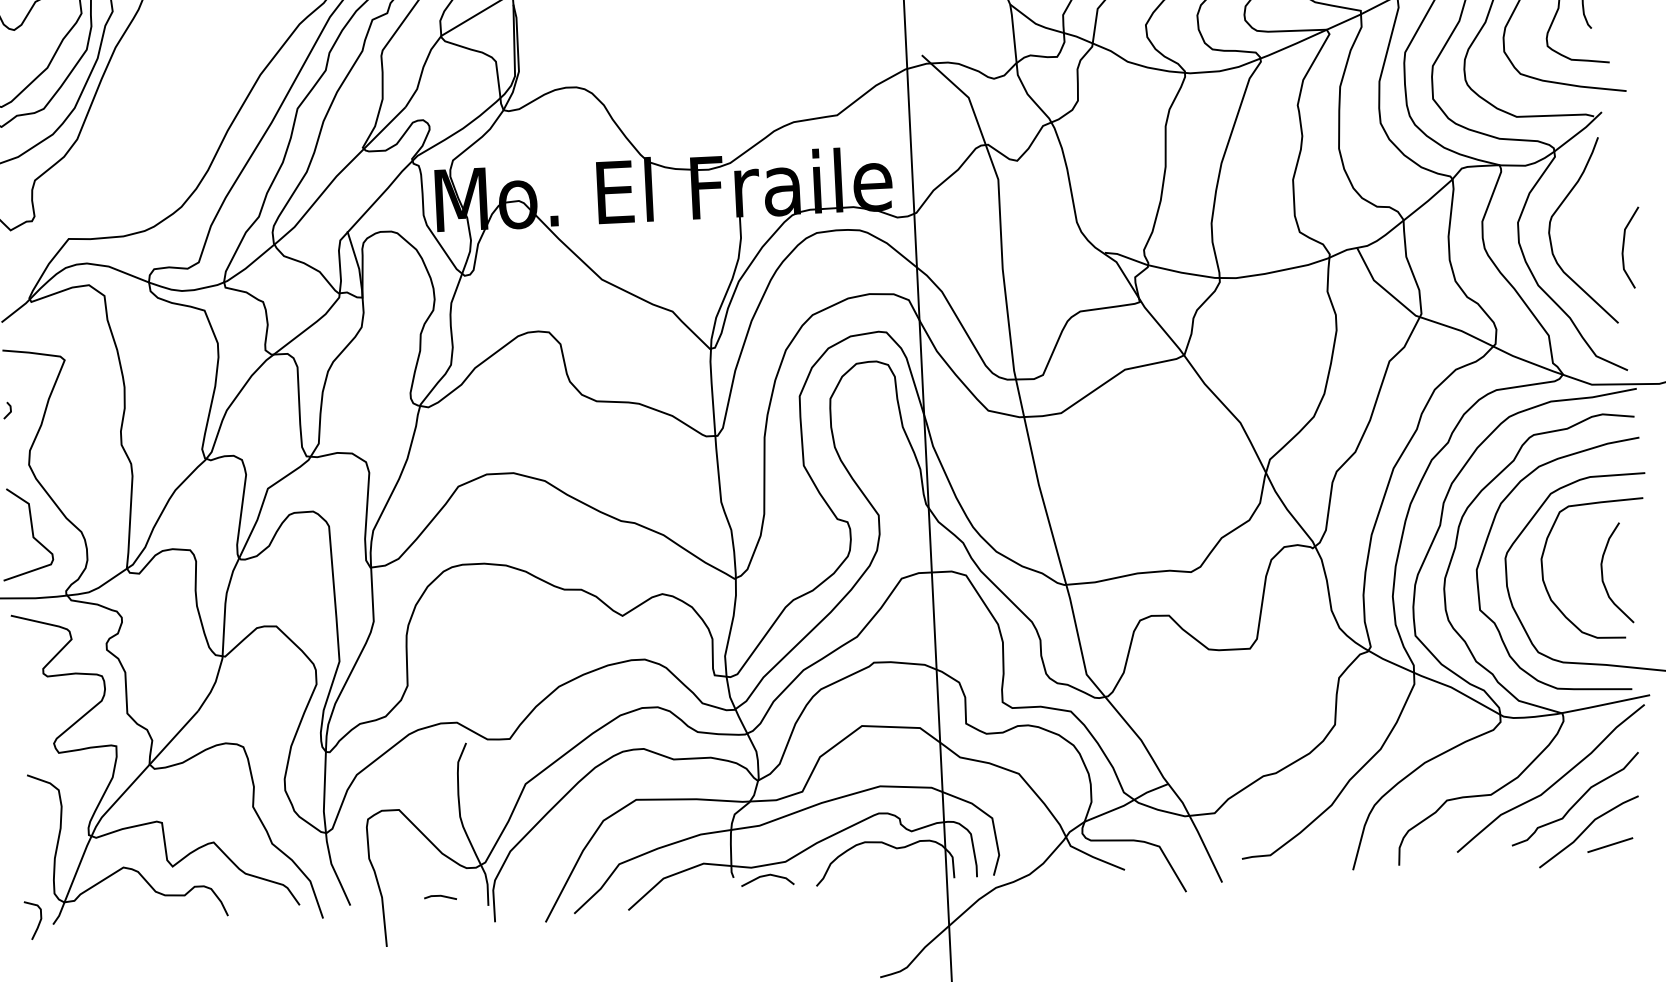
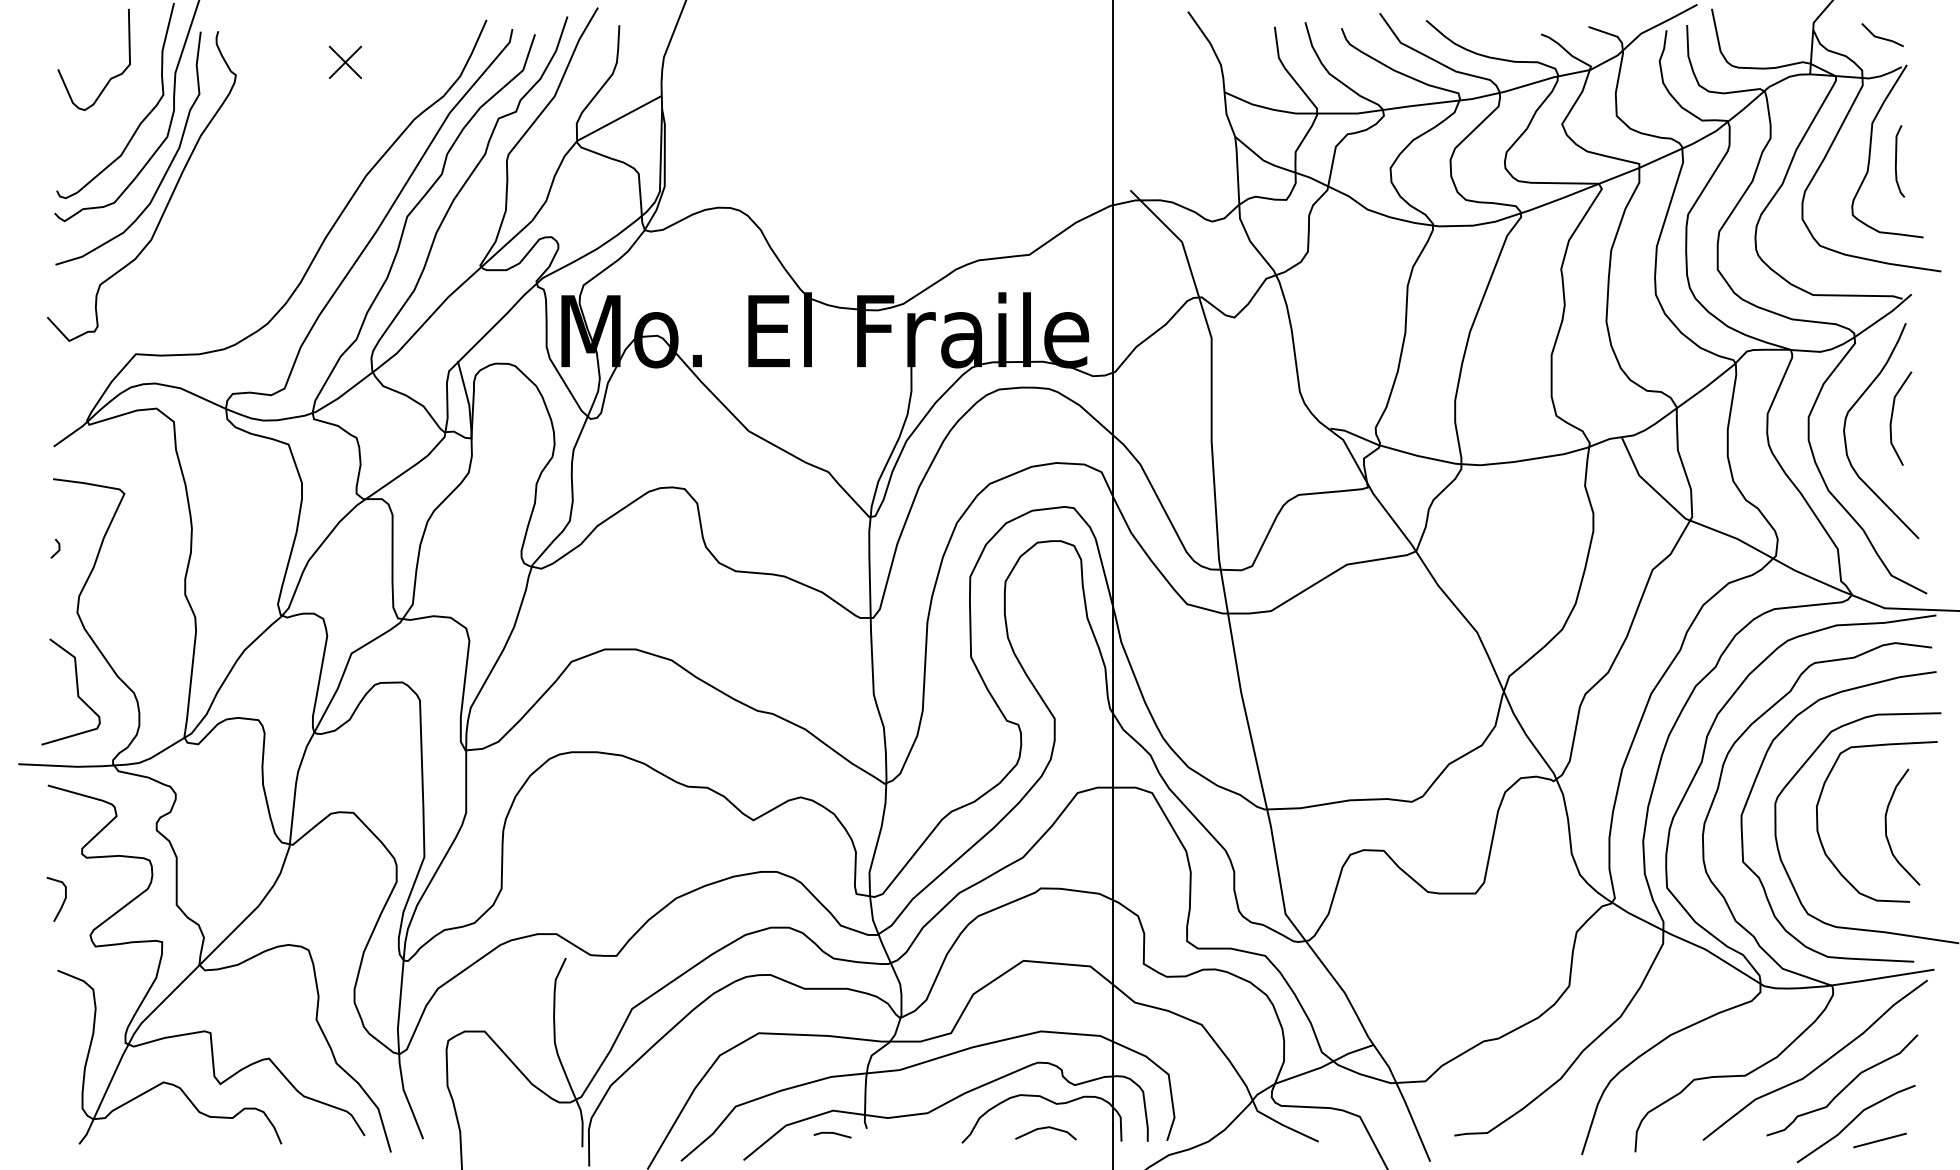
line: (1623, 248) -> (1892, 418), moved
line: (767, 876) -> (1045, 1128), moved
line: (440, 896) -> (832, 1133), moved
curve: (38, 922) -> (62, 902), moved

